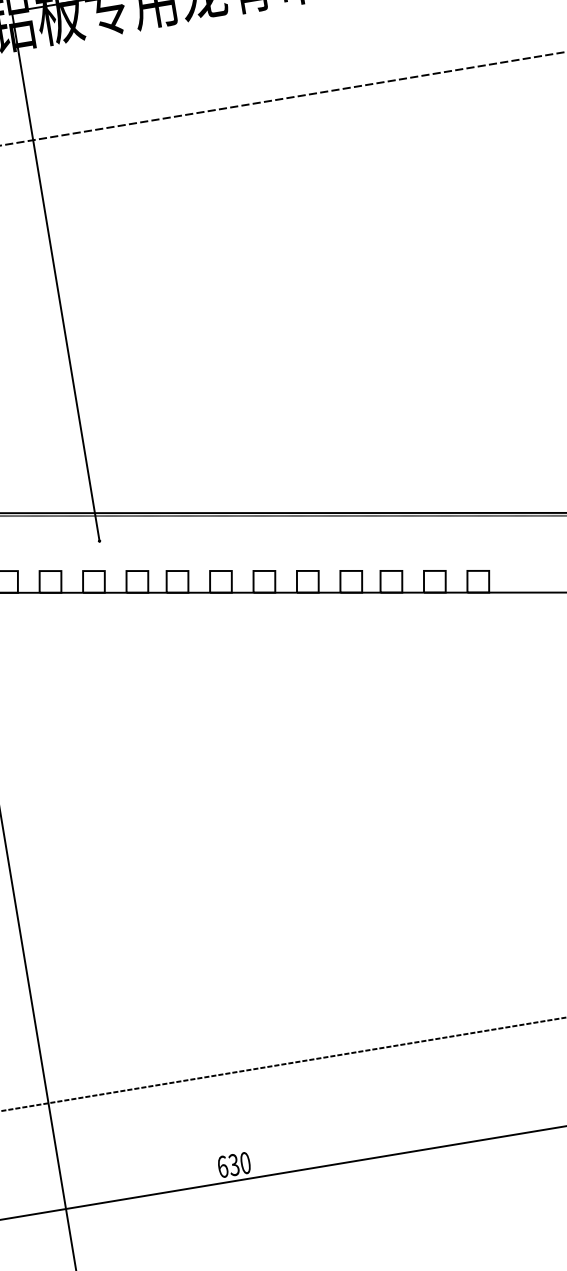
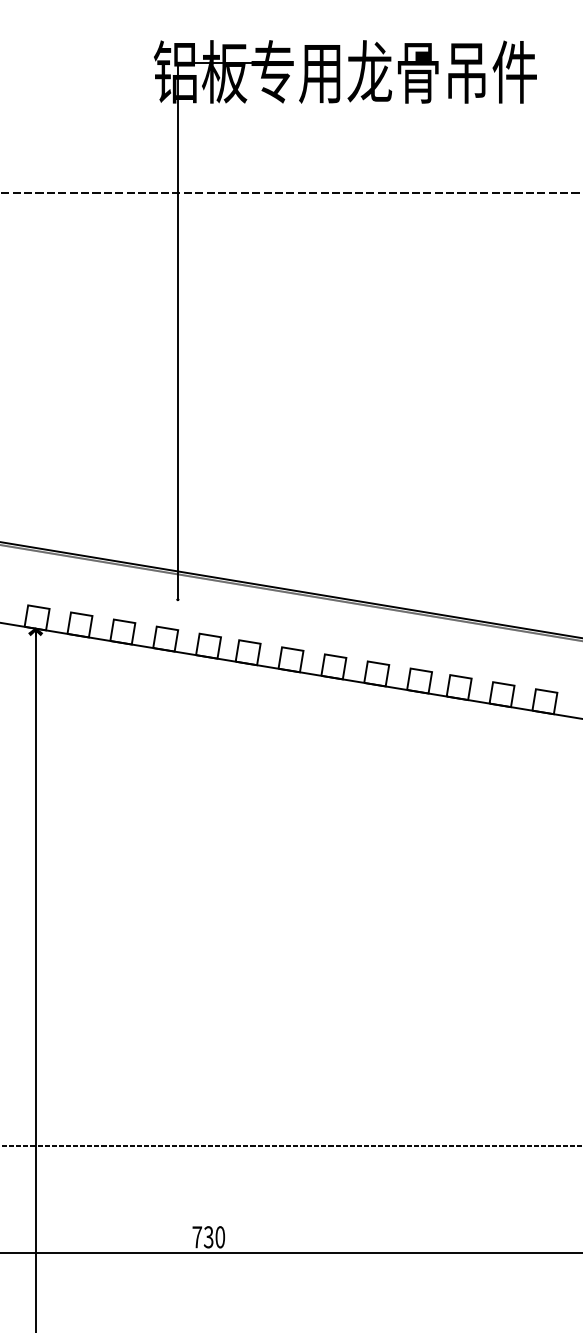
text: (223, 1167) -> (197, 1237), 630 -> 730

